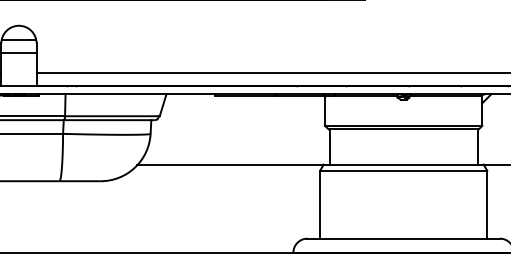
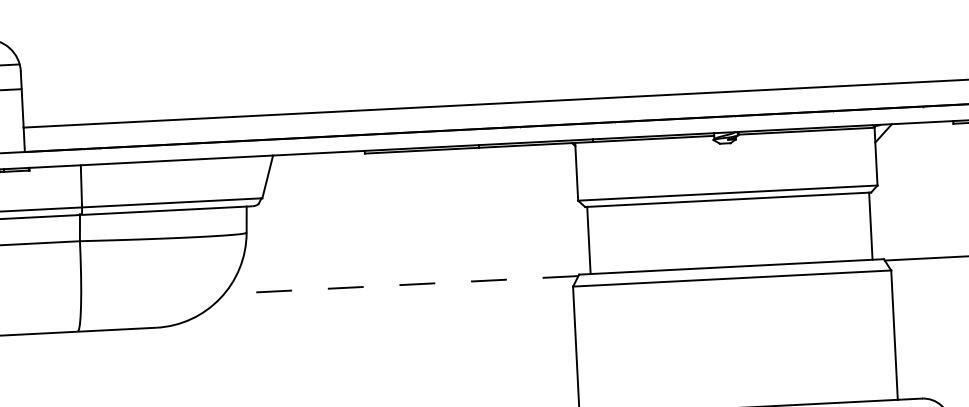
line: (229, 165) -> (399, 285), solid -> dashed

